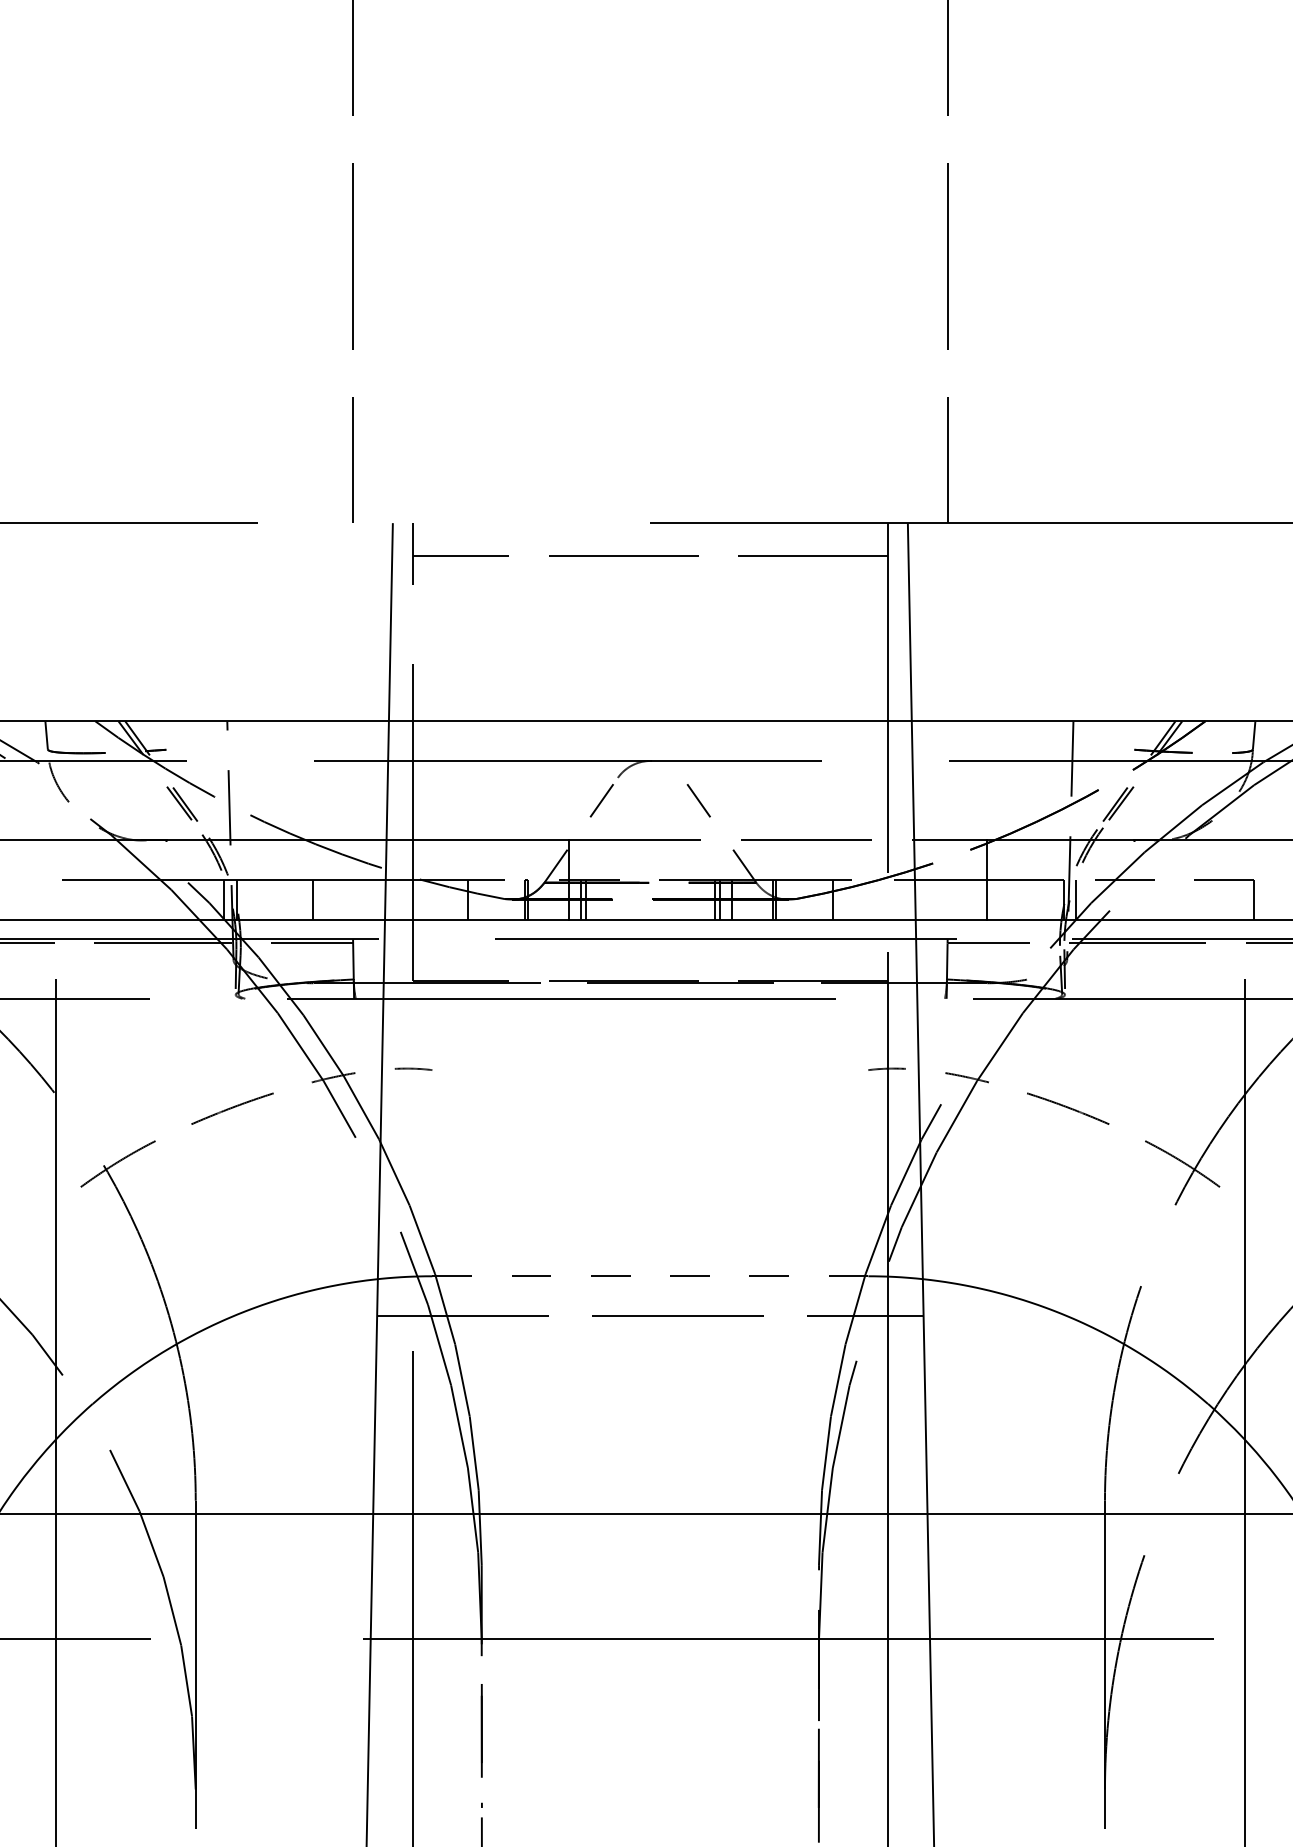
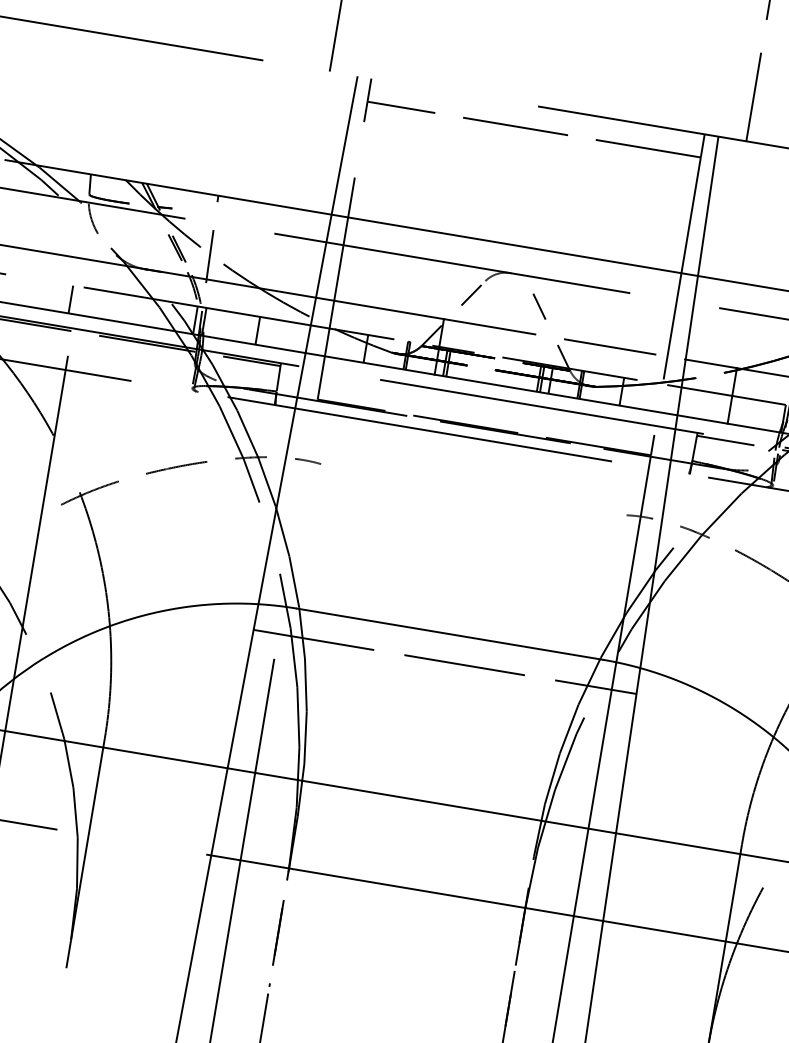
line: (46, 899) -> (70, 299), added
line: (649, 1276) -> (449, 634), dashed -> solid

